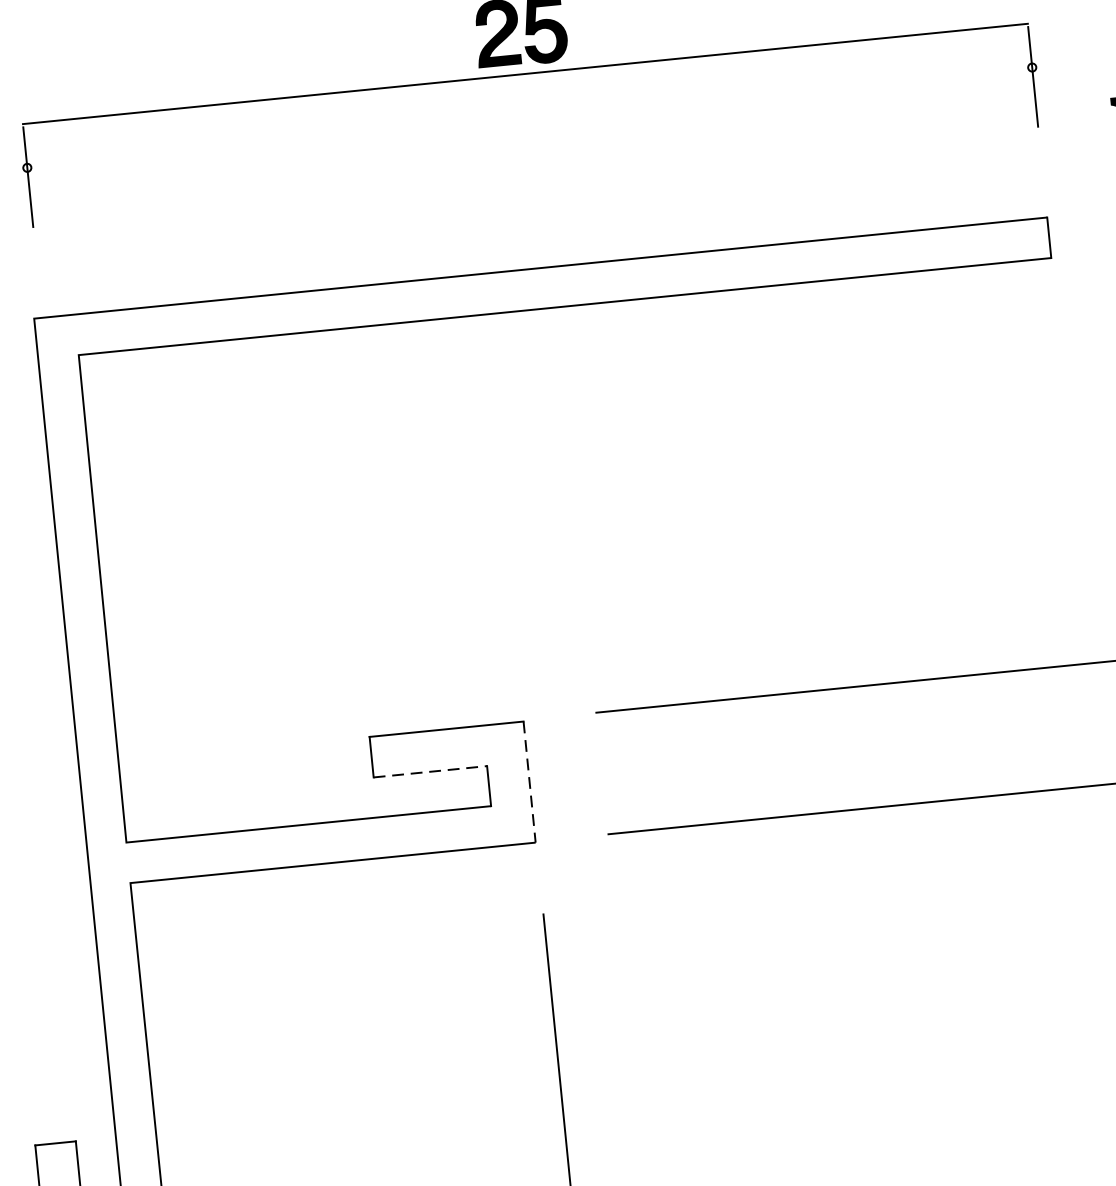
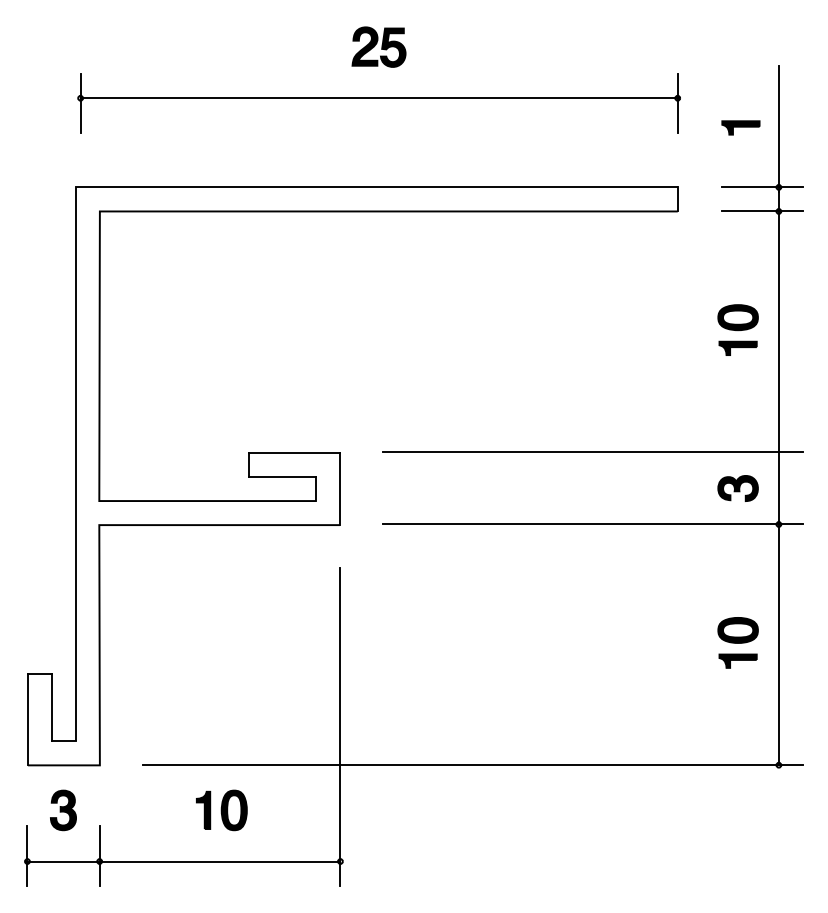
line: (524, 74) -> (378, 98), moved
line: (430, 772) -> (282, 477), dashed -> solid
line: (530, 782) -> (340, 489), dashed -> solid

